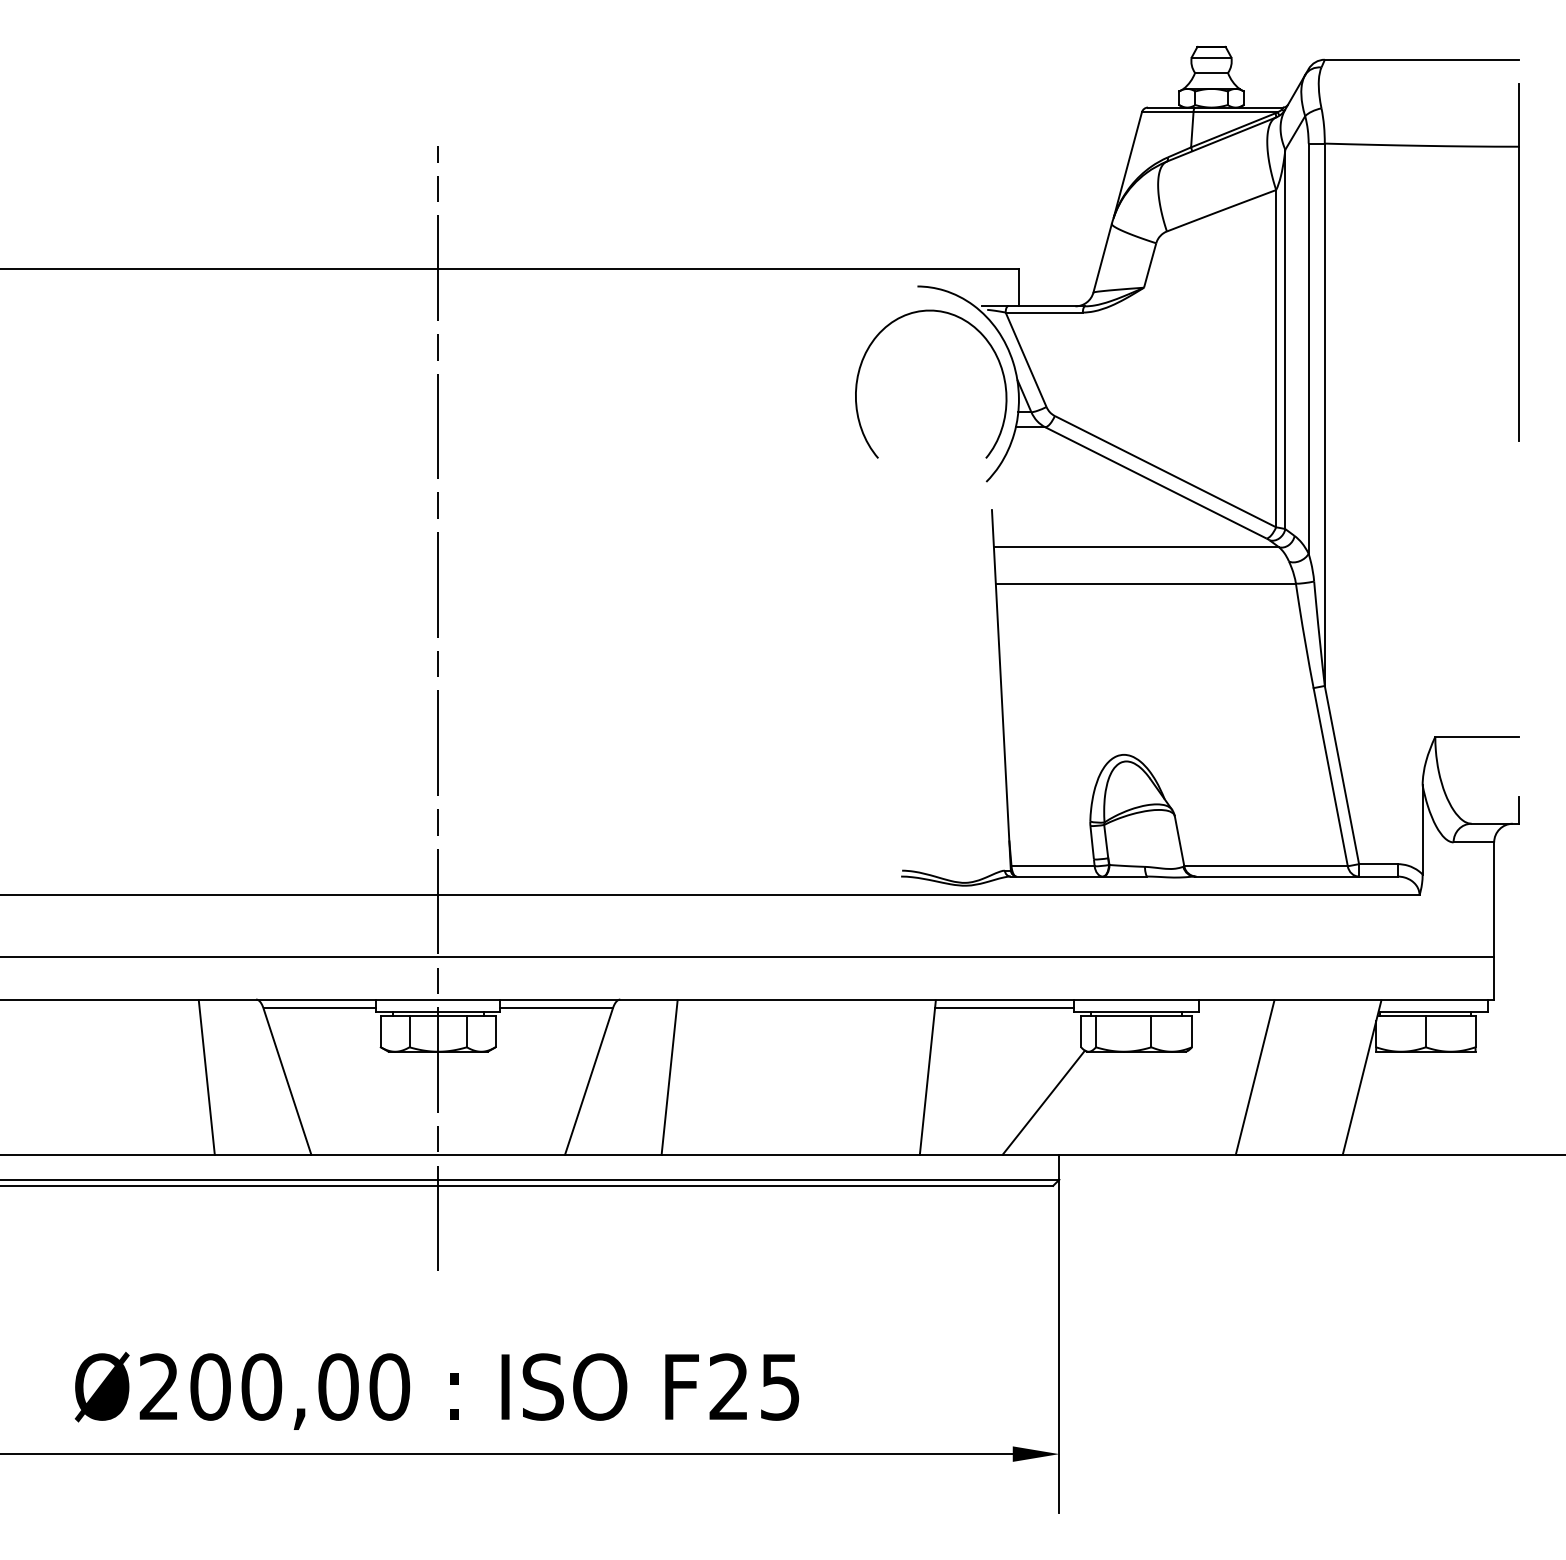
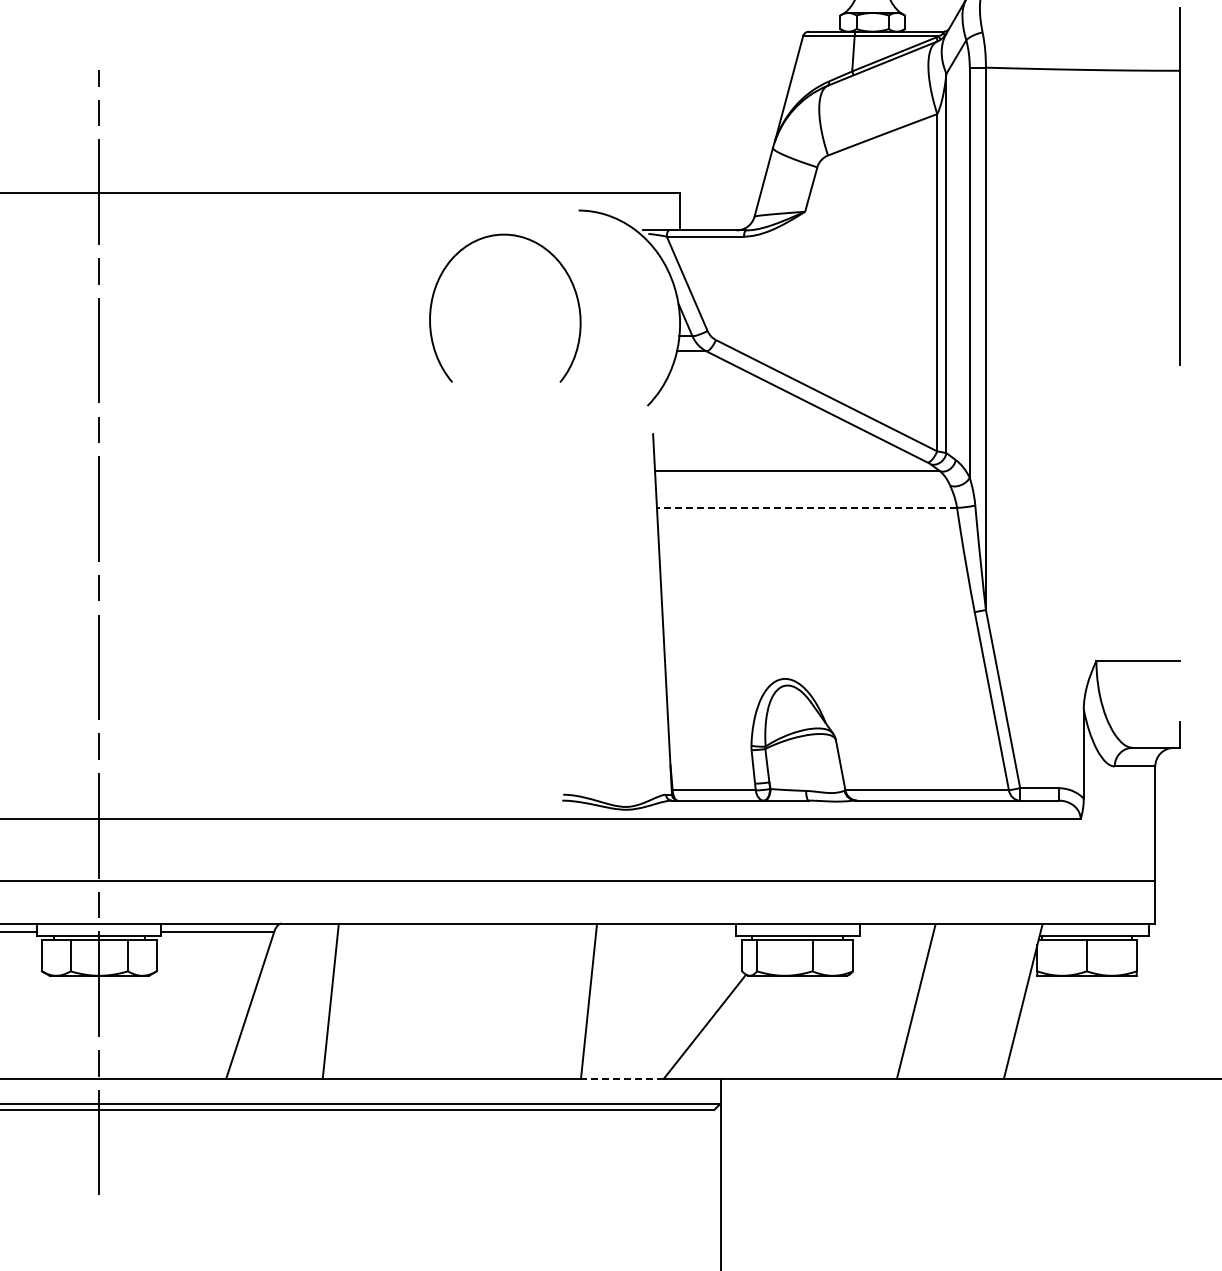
curve: (988, 344) -> (562, 268), moved
line: (1145, 583) -> (806, 507), solid -> dashed
line: (1004, 1008) -> (665, 932), removed
line: (960, 1154) -> (621, 1078), solid -> dashed

